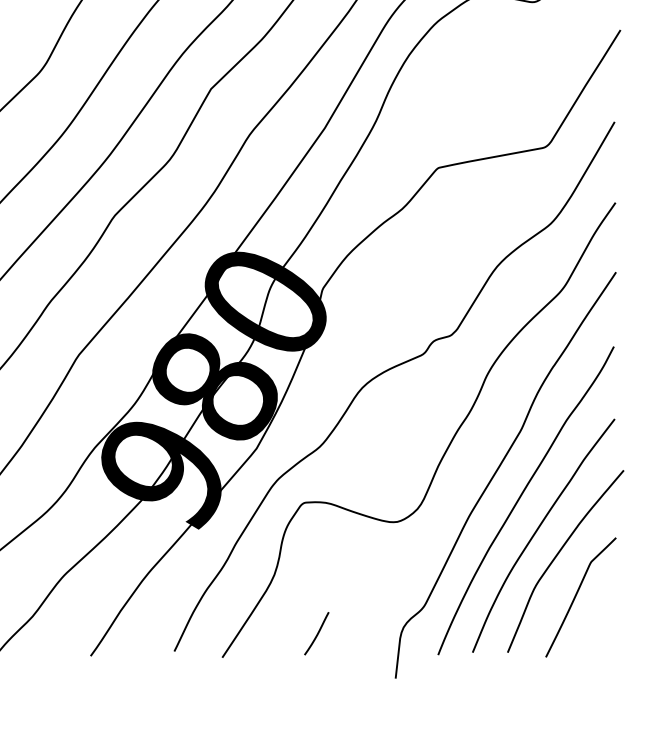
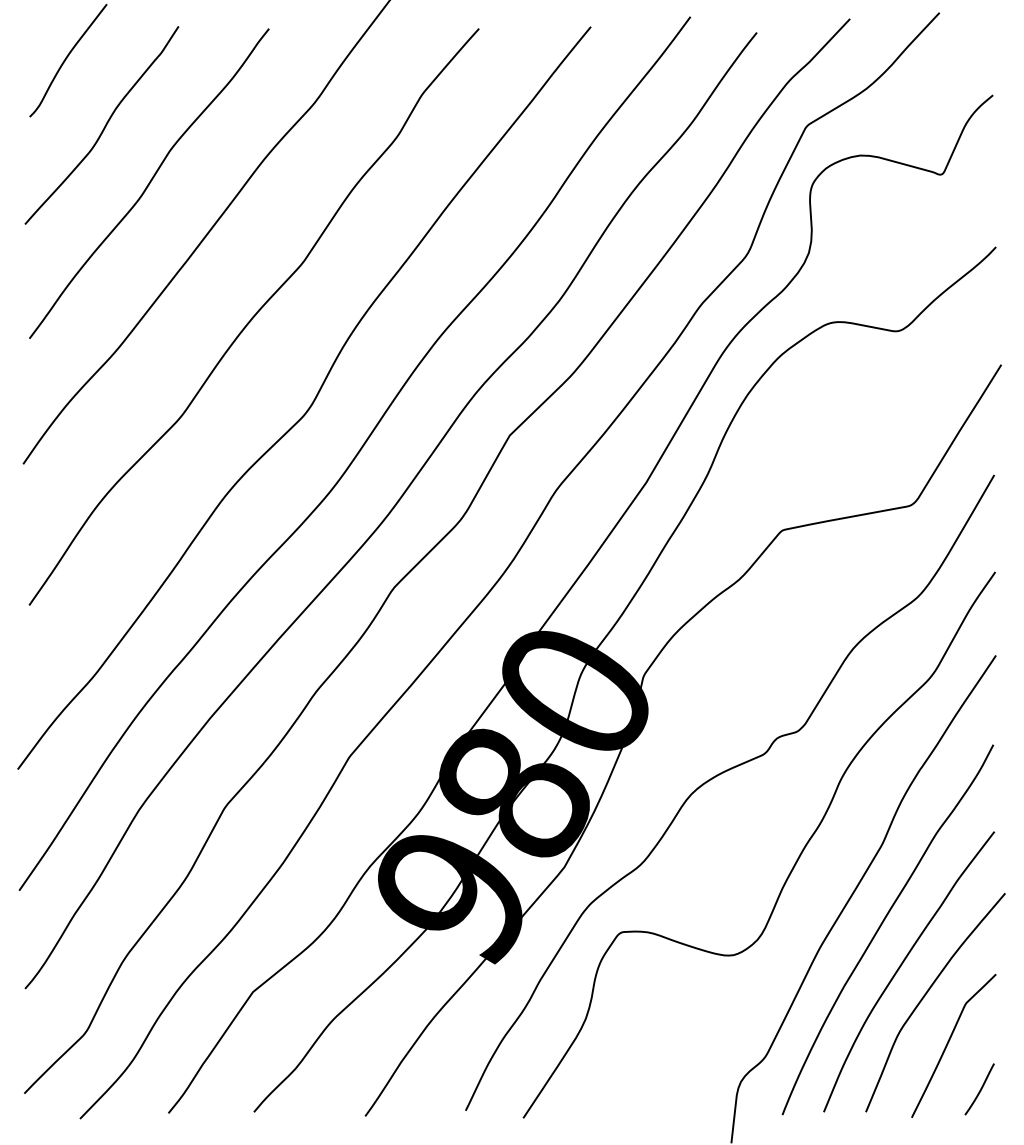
curve: (317, 633) -> (980, 1089), moved

